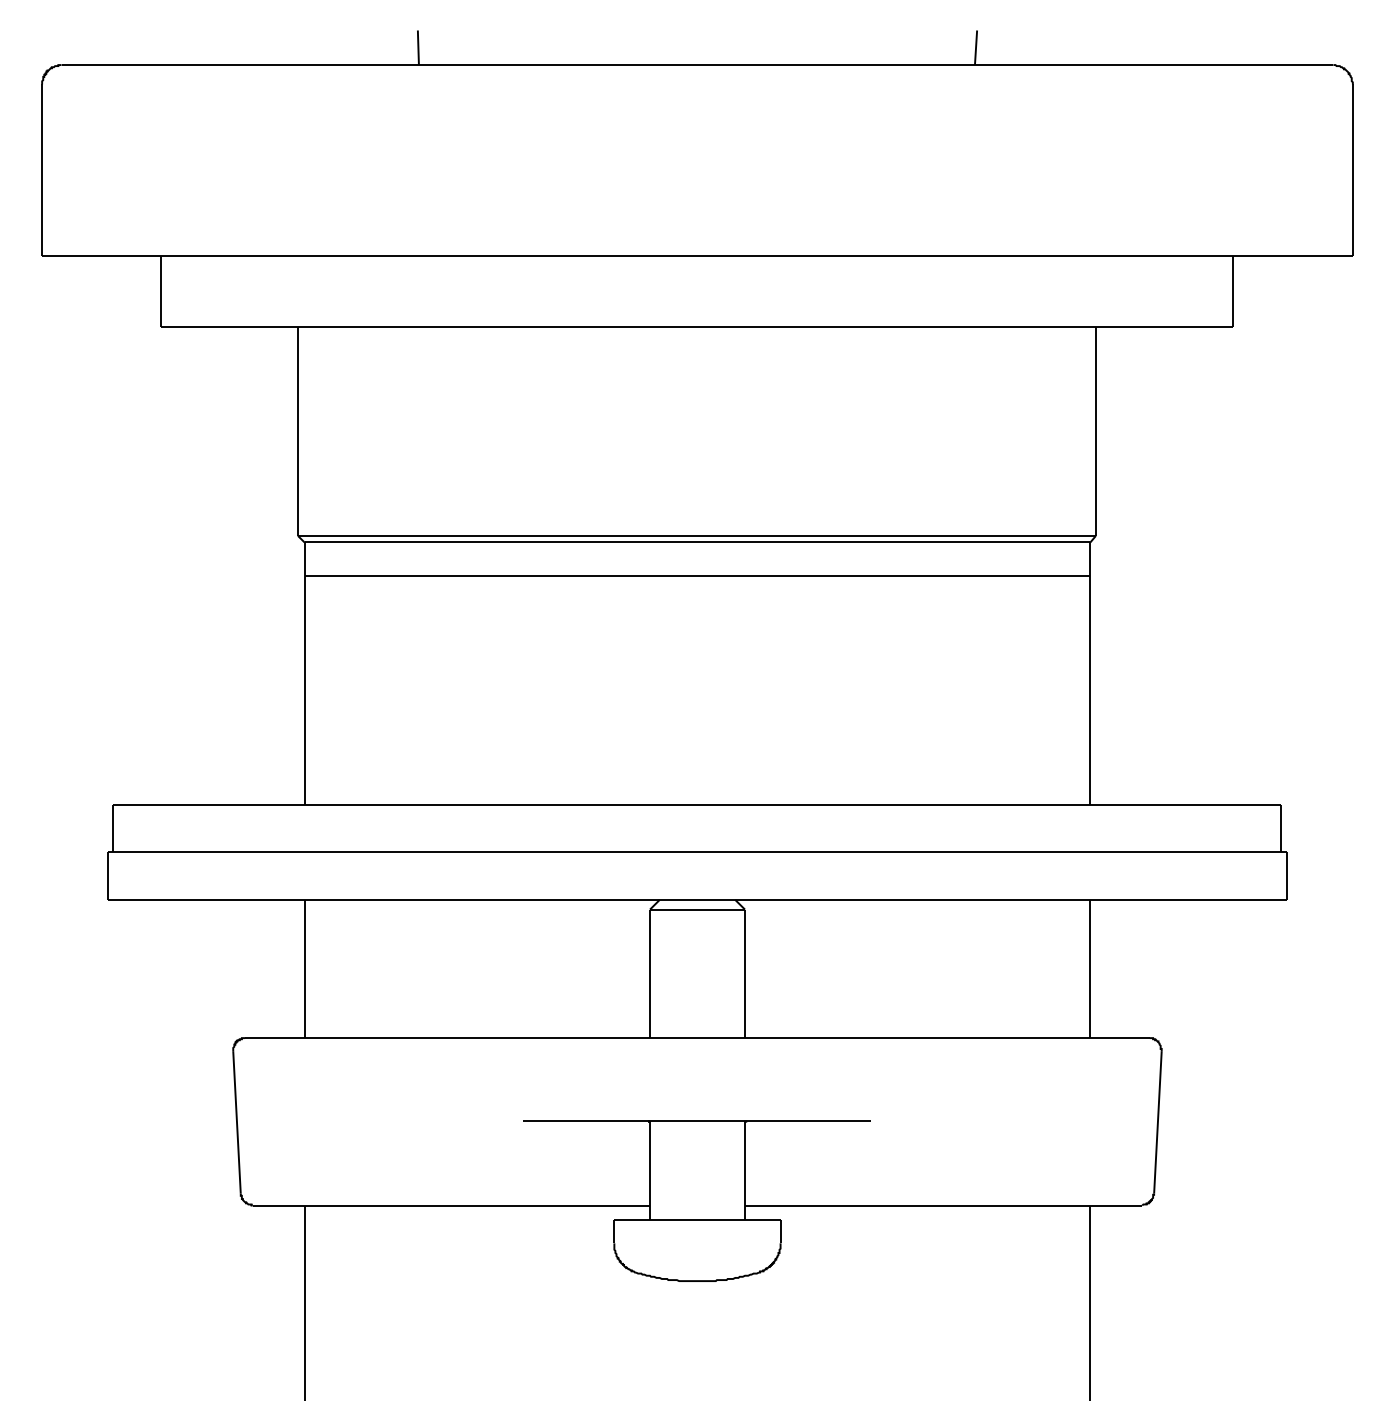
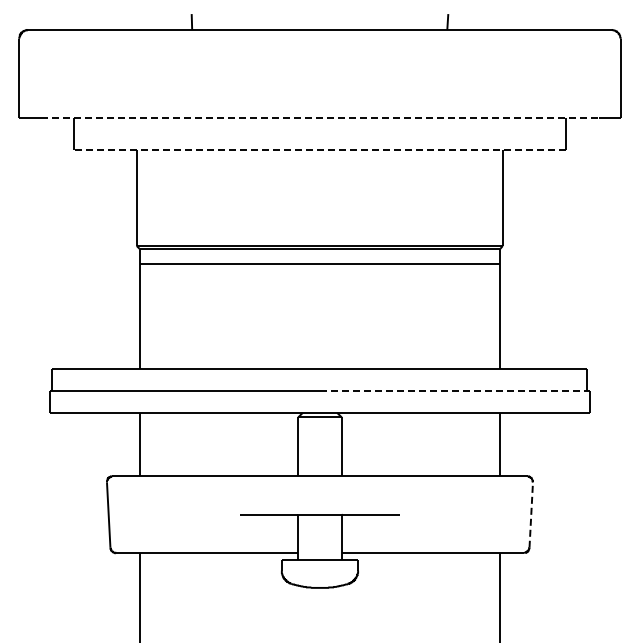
line: (696, 255) -> (319, 117), solid -> dashed
line: (696, 327) -> (319, 150), solid -> dashed
line: (992, 853) -> (455, 391), solid -> dashed
line: (1158, 1123) -> (531, 515), solid -> dashed

